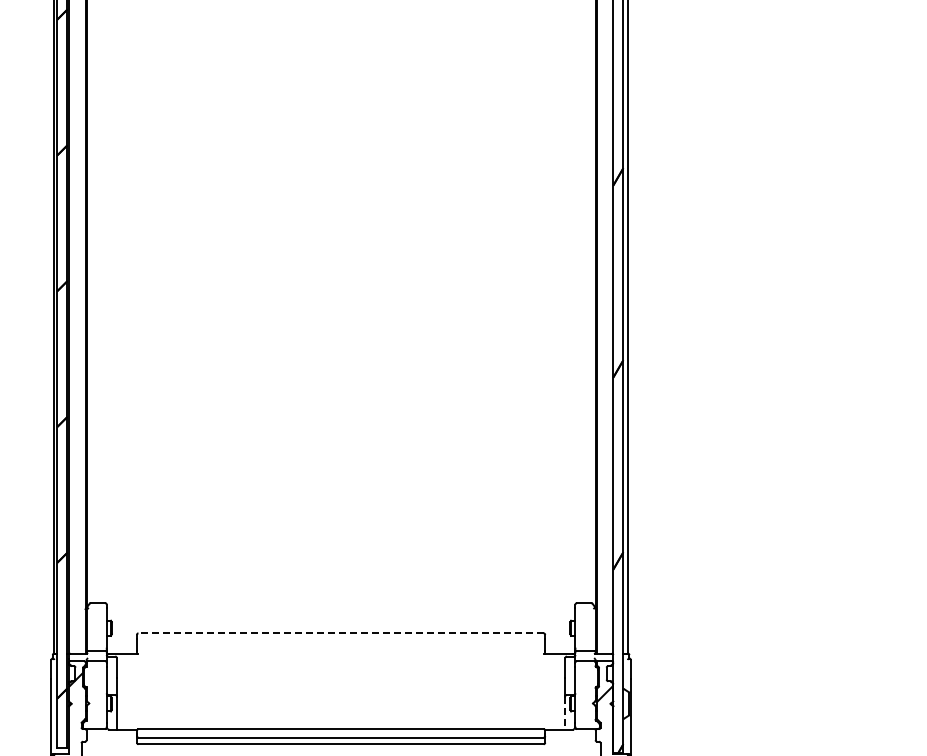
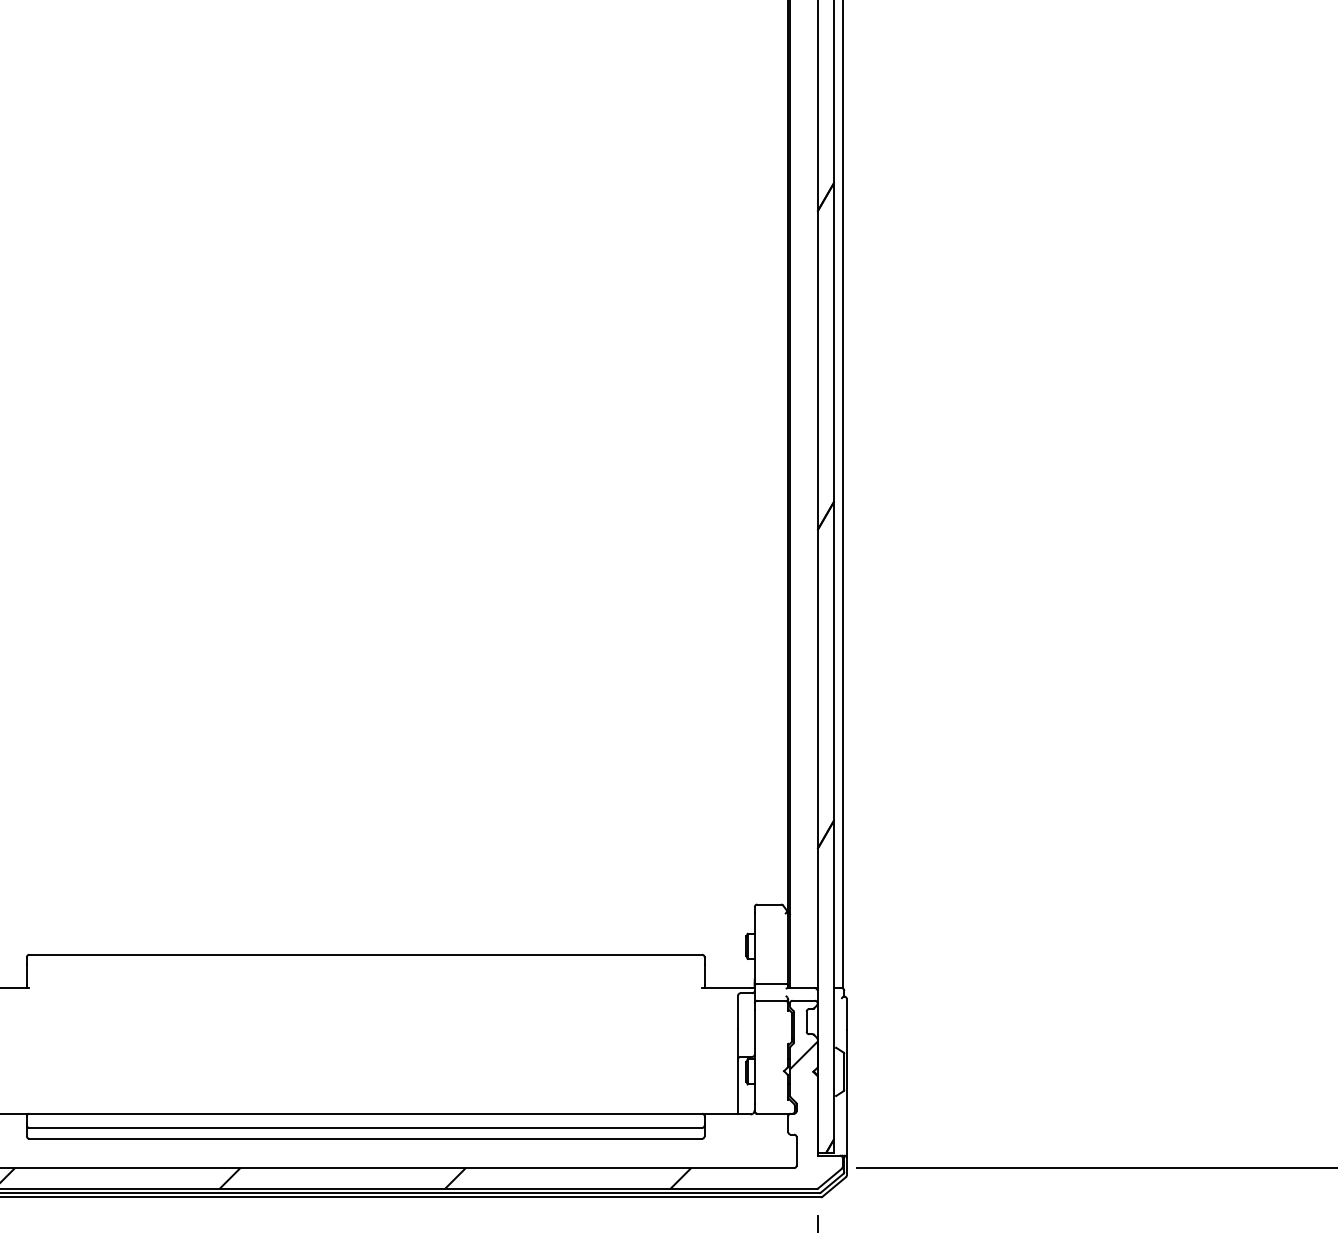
line: (341, 633) -> (366, 954), dashed -> solid
line: (565, 713) -> (738, 1087), dashed -> solid

